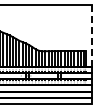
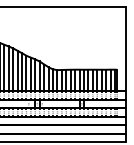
line: (91, 35) -> (125, 48), dashed -> solid

